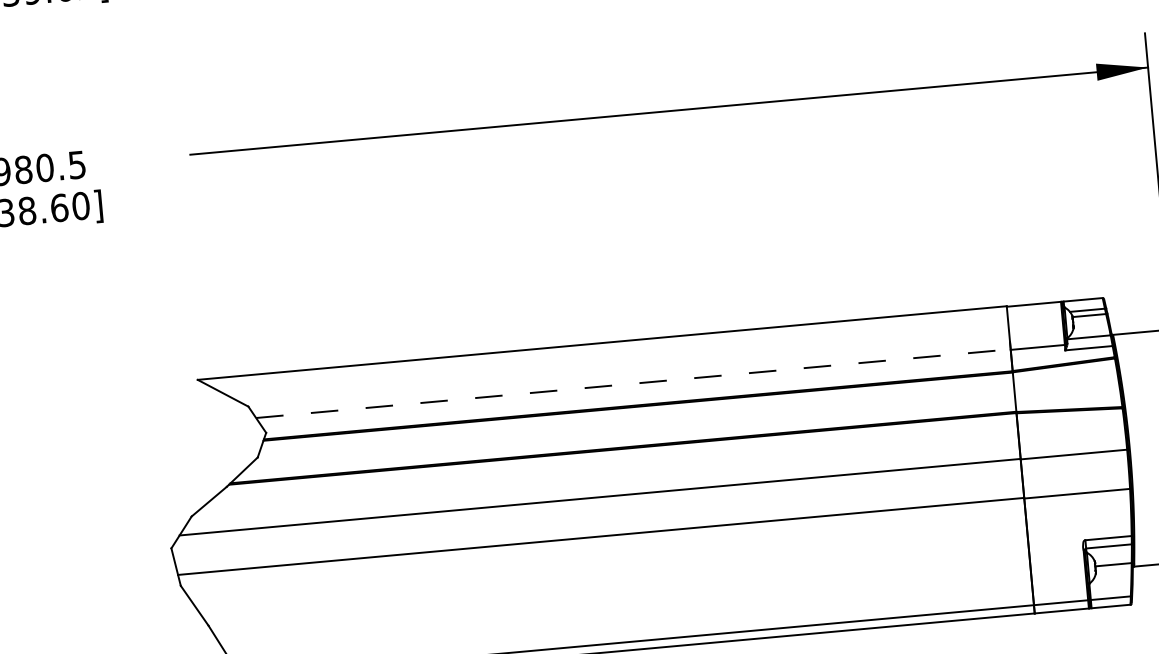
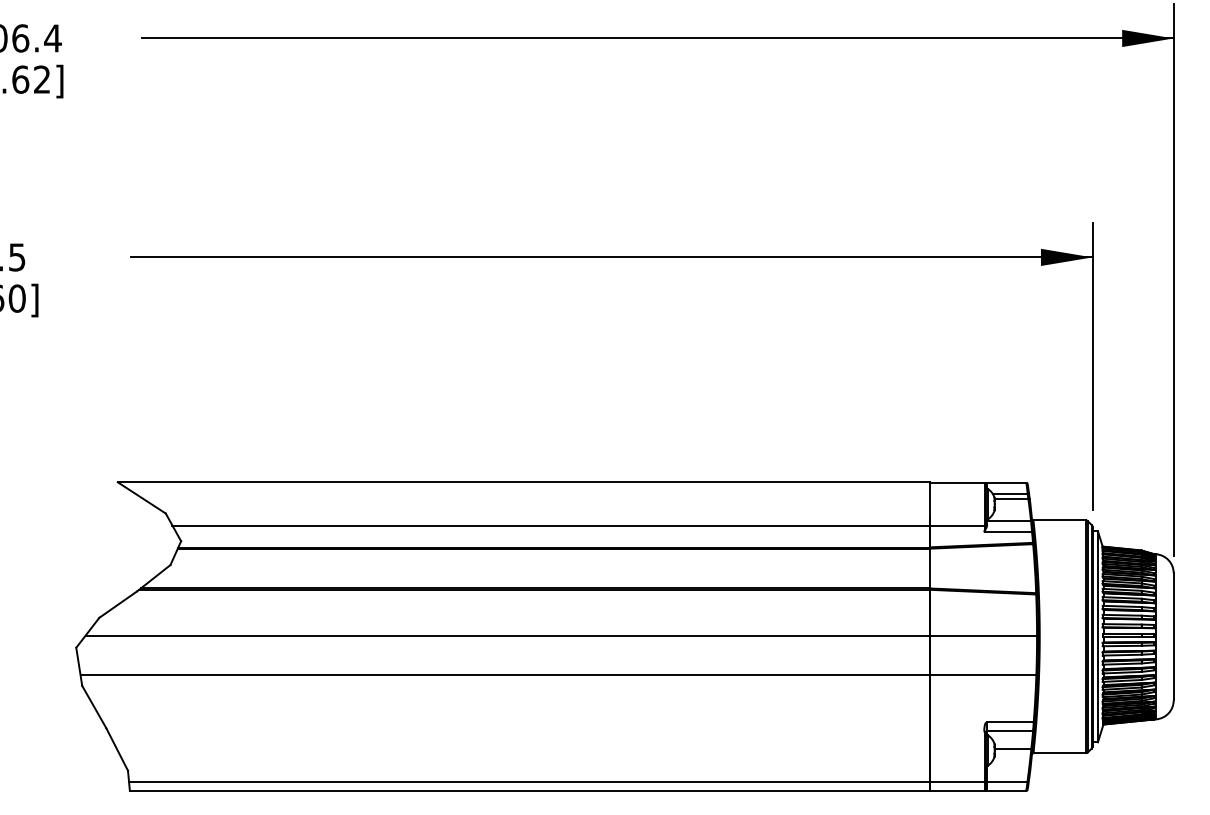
line: (633, 383) -> (551, 525), dashed -> solid

